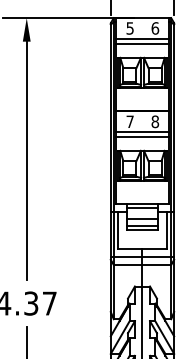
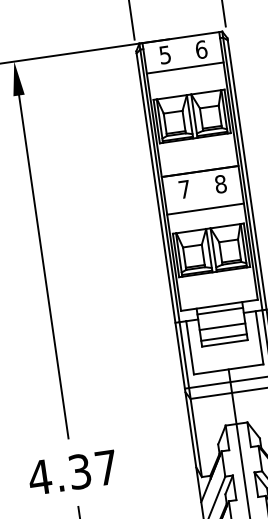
line: (142, 44) -> (186, 75), removed
line: (142, 132) -> (204, 202), removed

